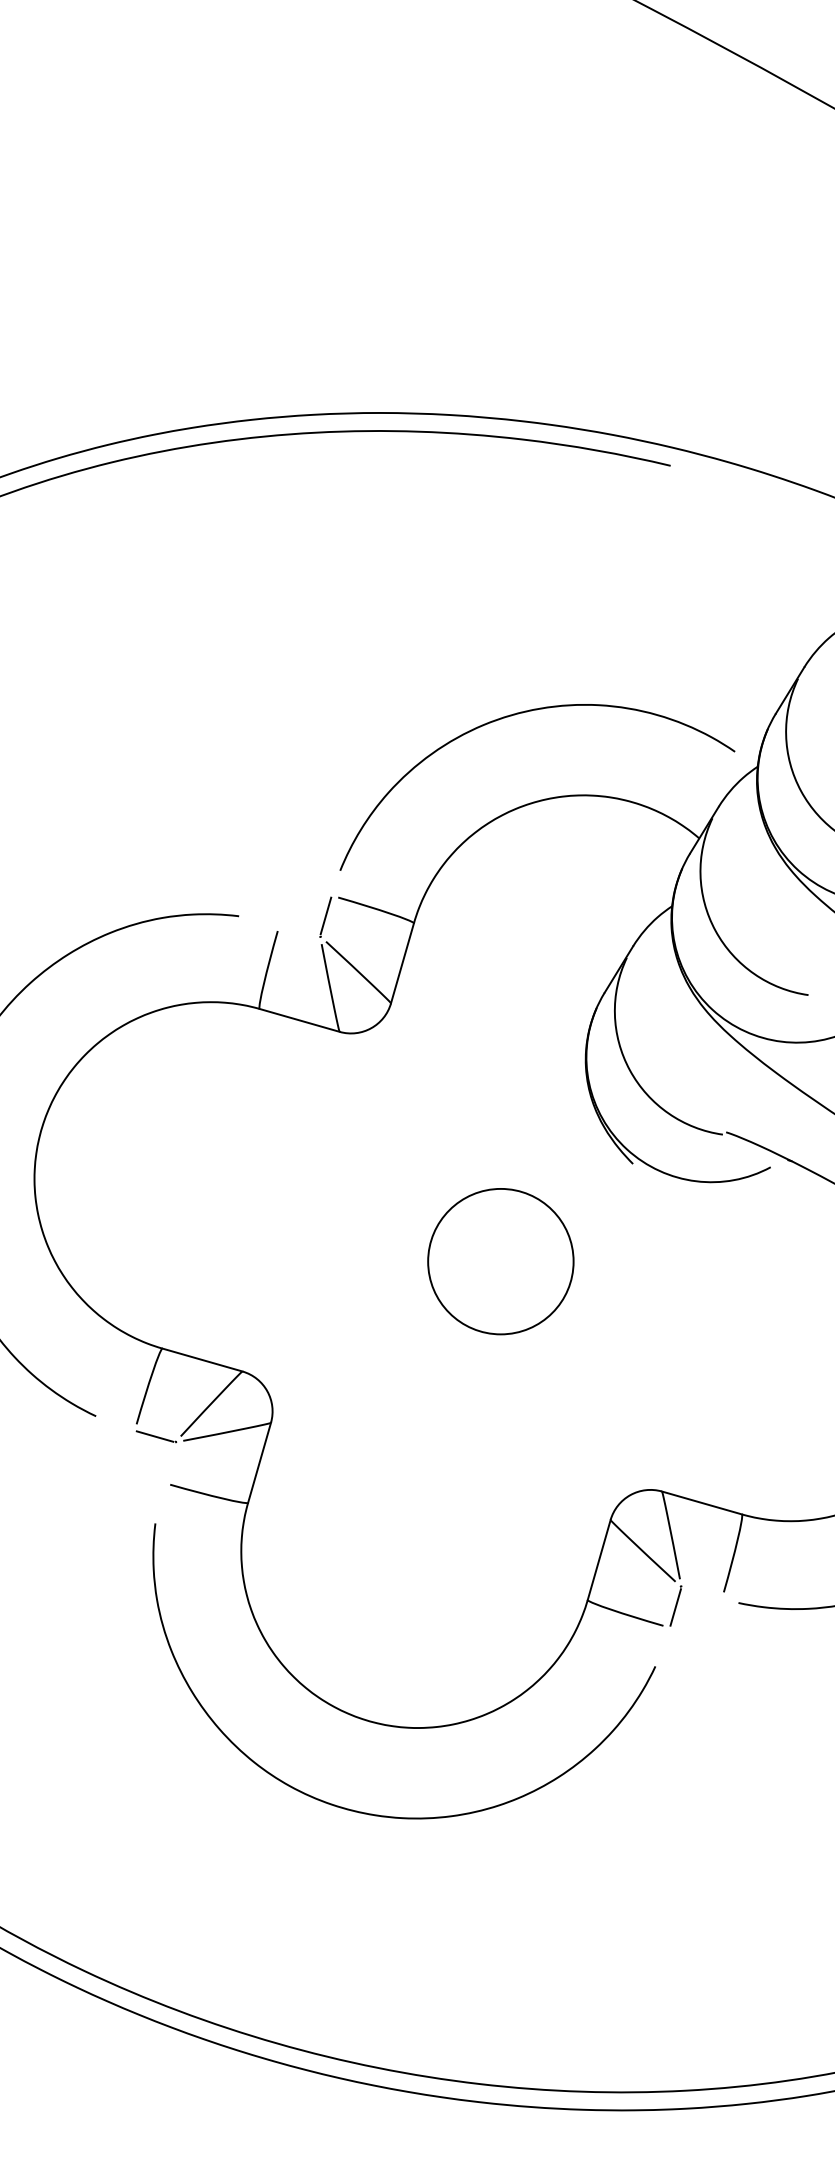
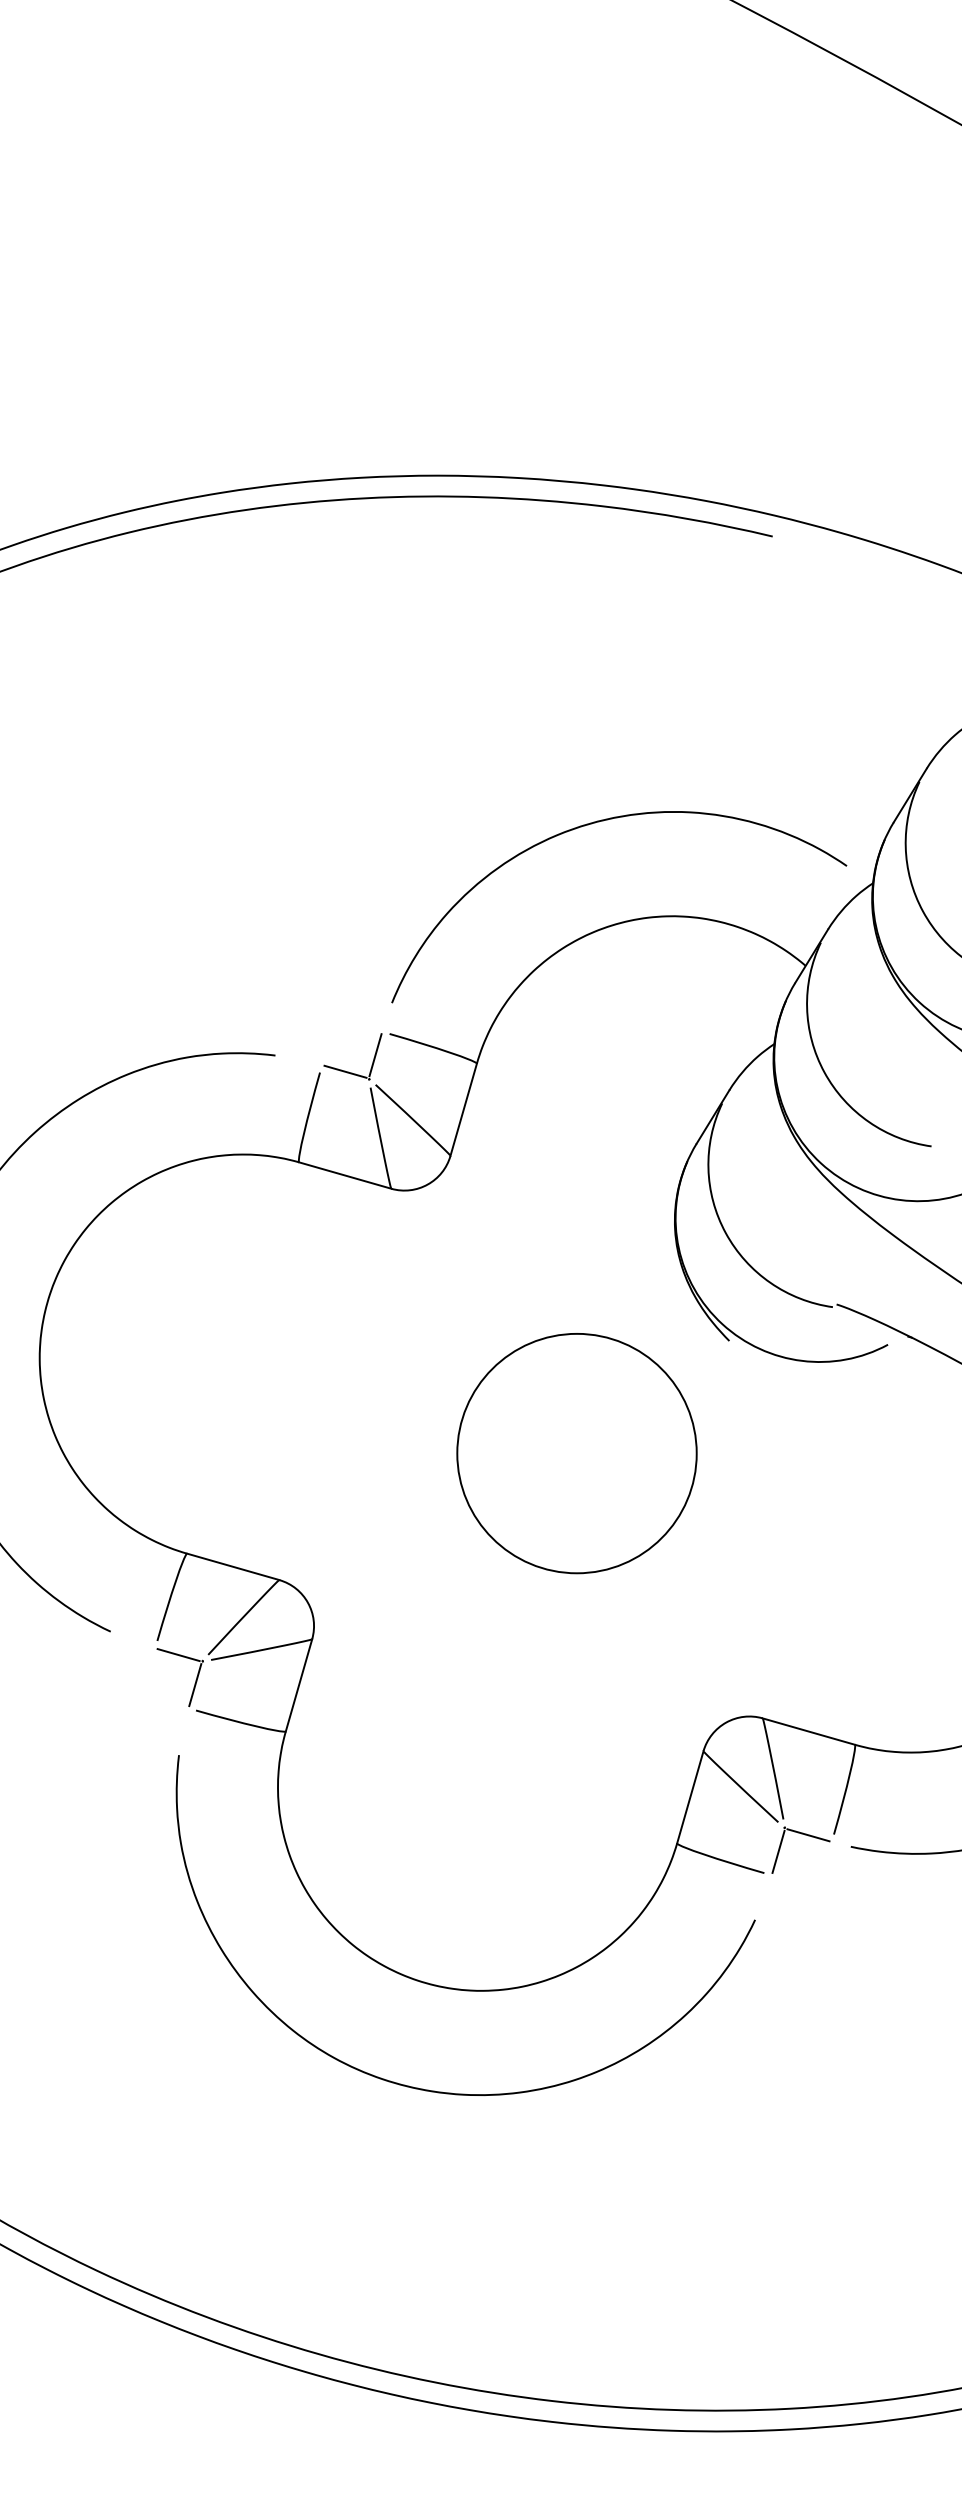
line: (299, 930) -> (345, 1071), added
circle: (500, 1261) -> (576, 1453), size x1.43
line: (169, 1462) -> (195, 1684), added
line: (701, 1592) -> (808, 1834), added

